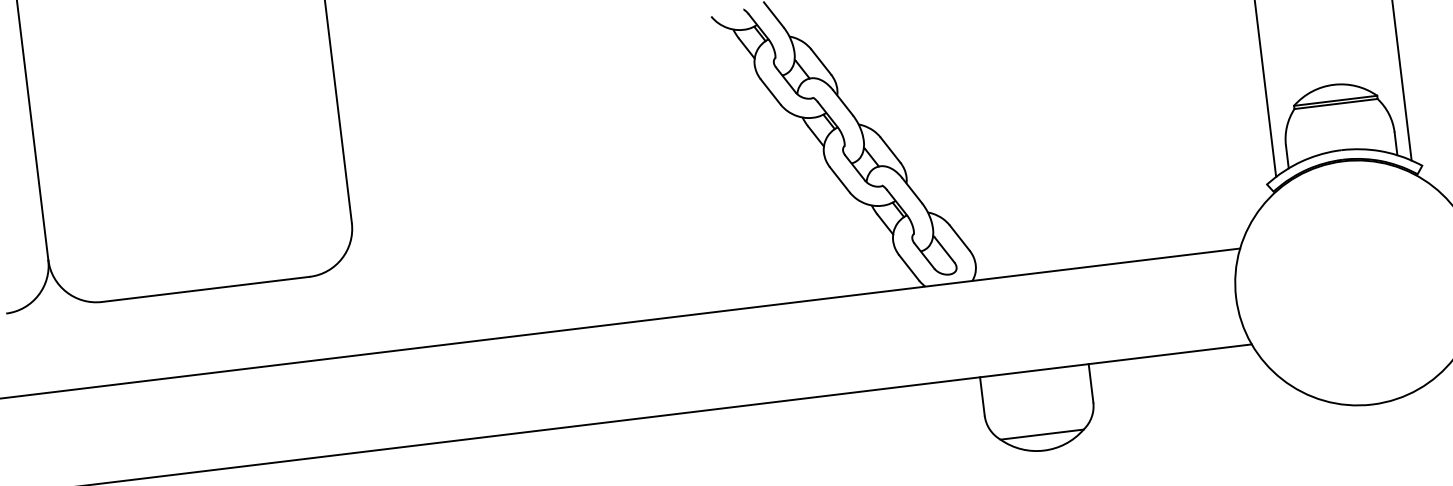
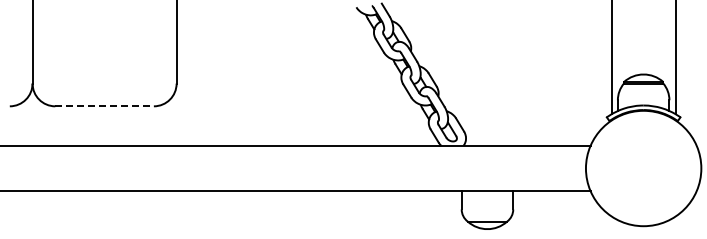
line: (207, 289) -> (105, 106), solid -> dashed

